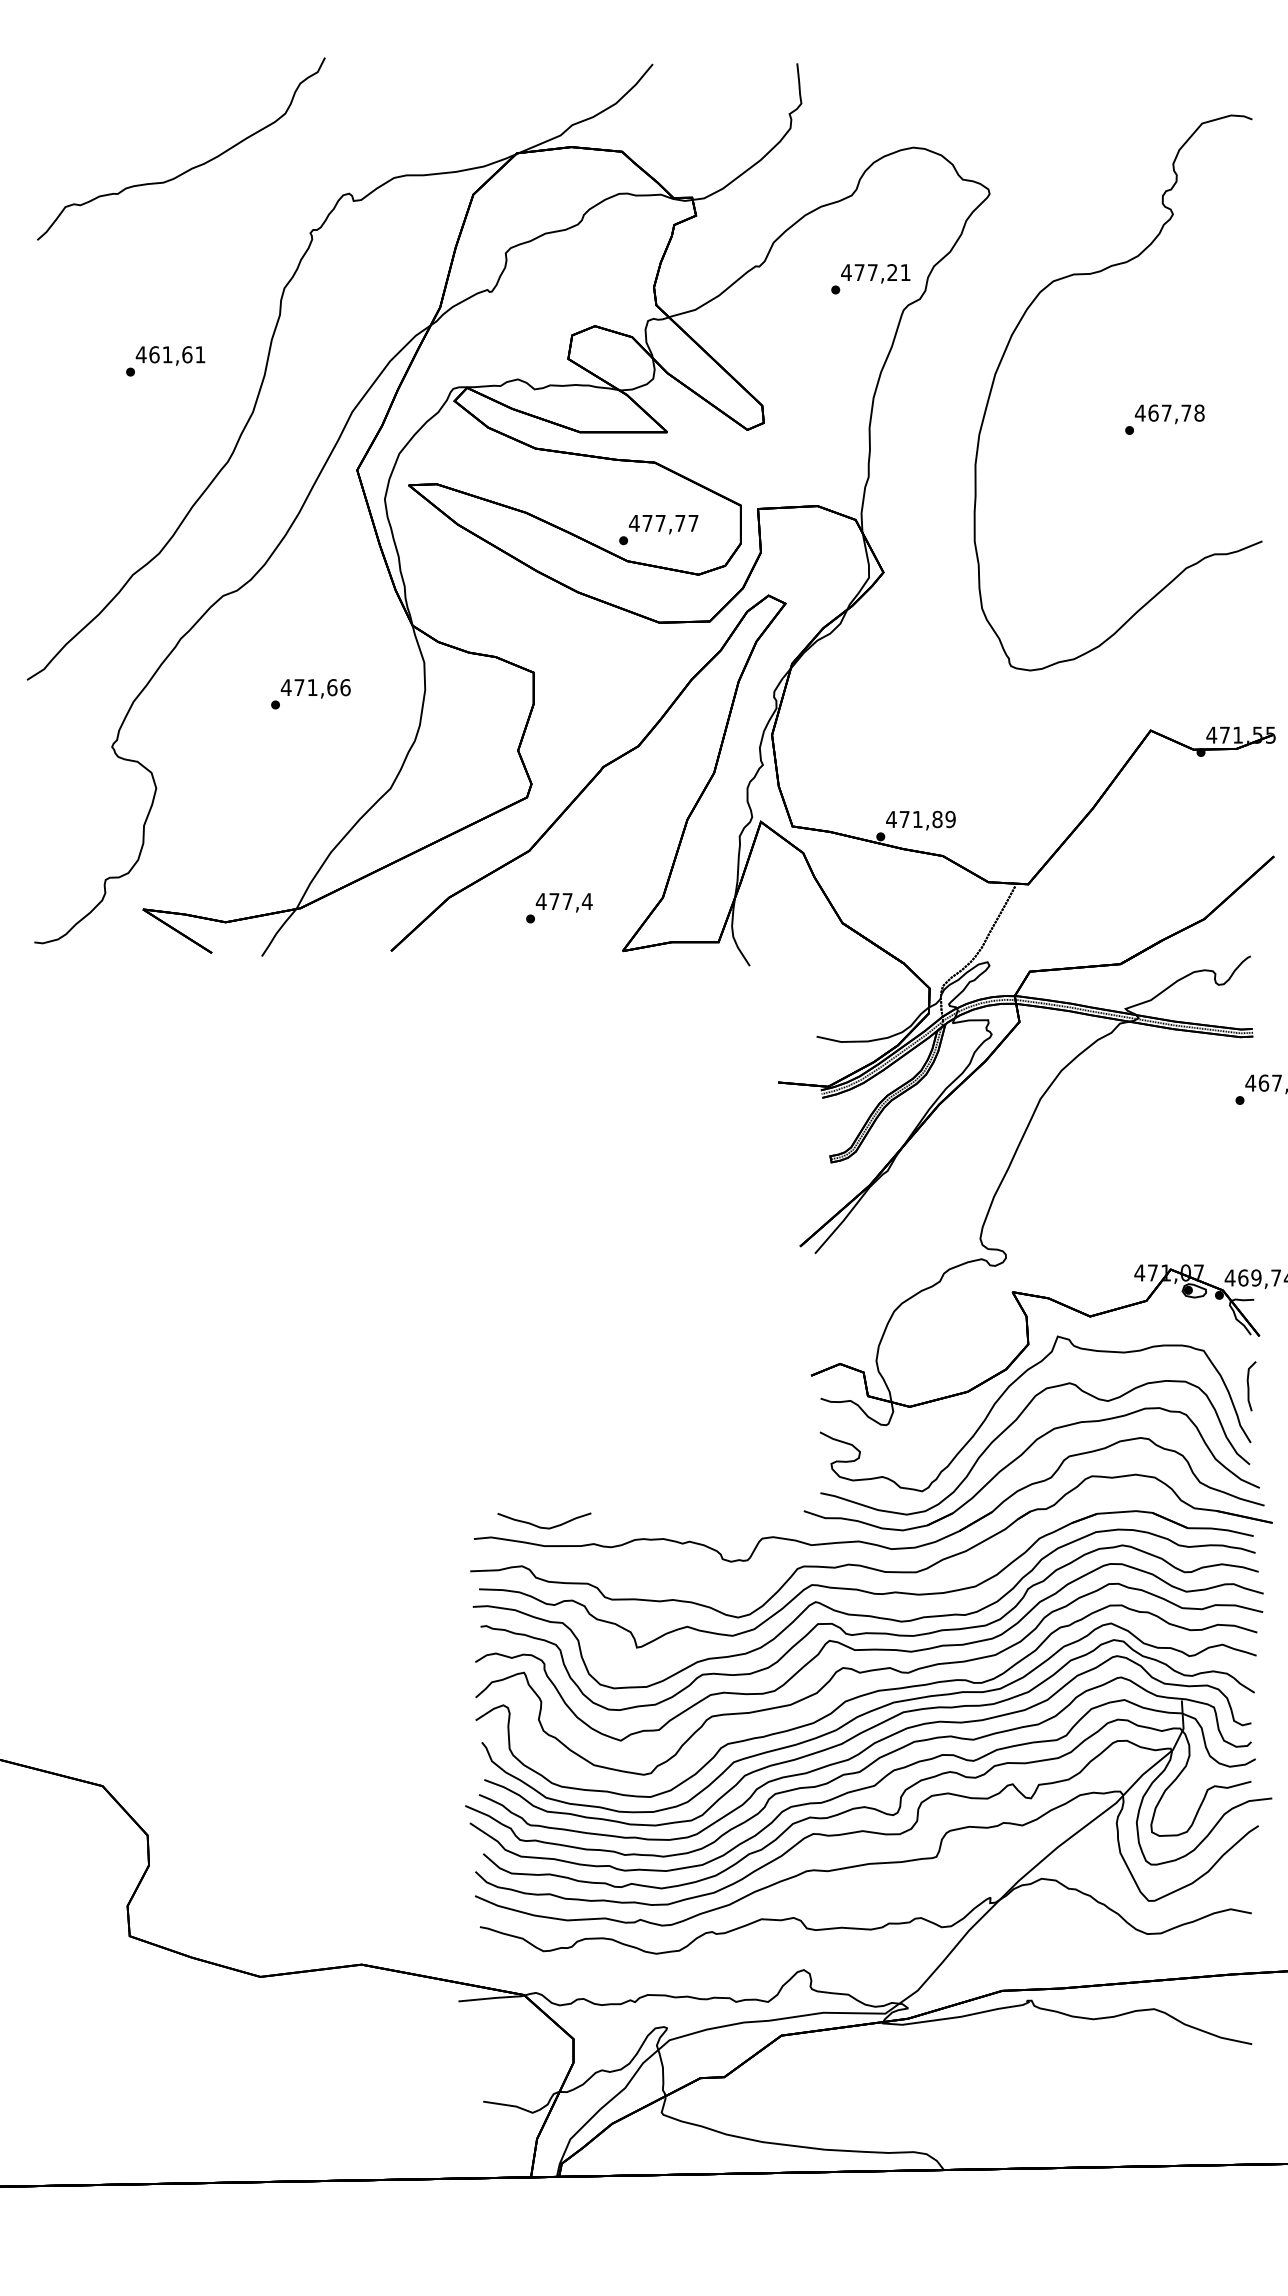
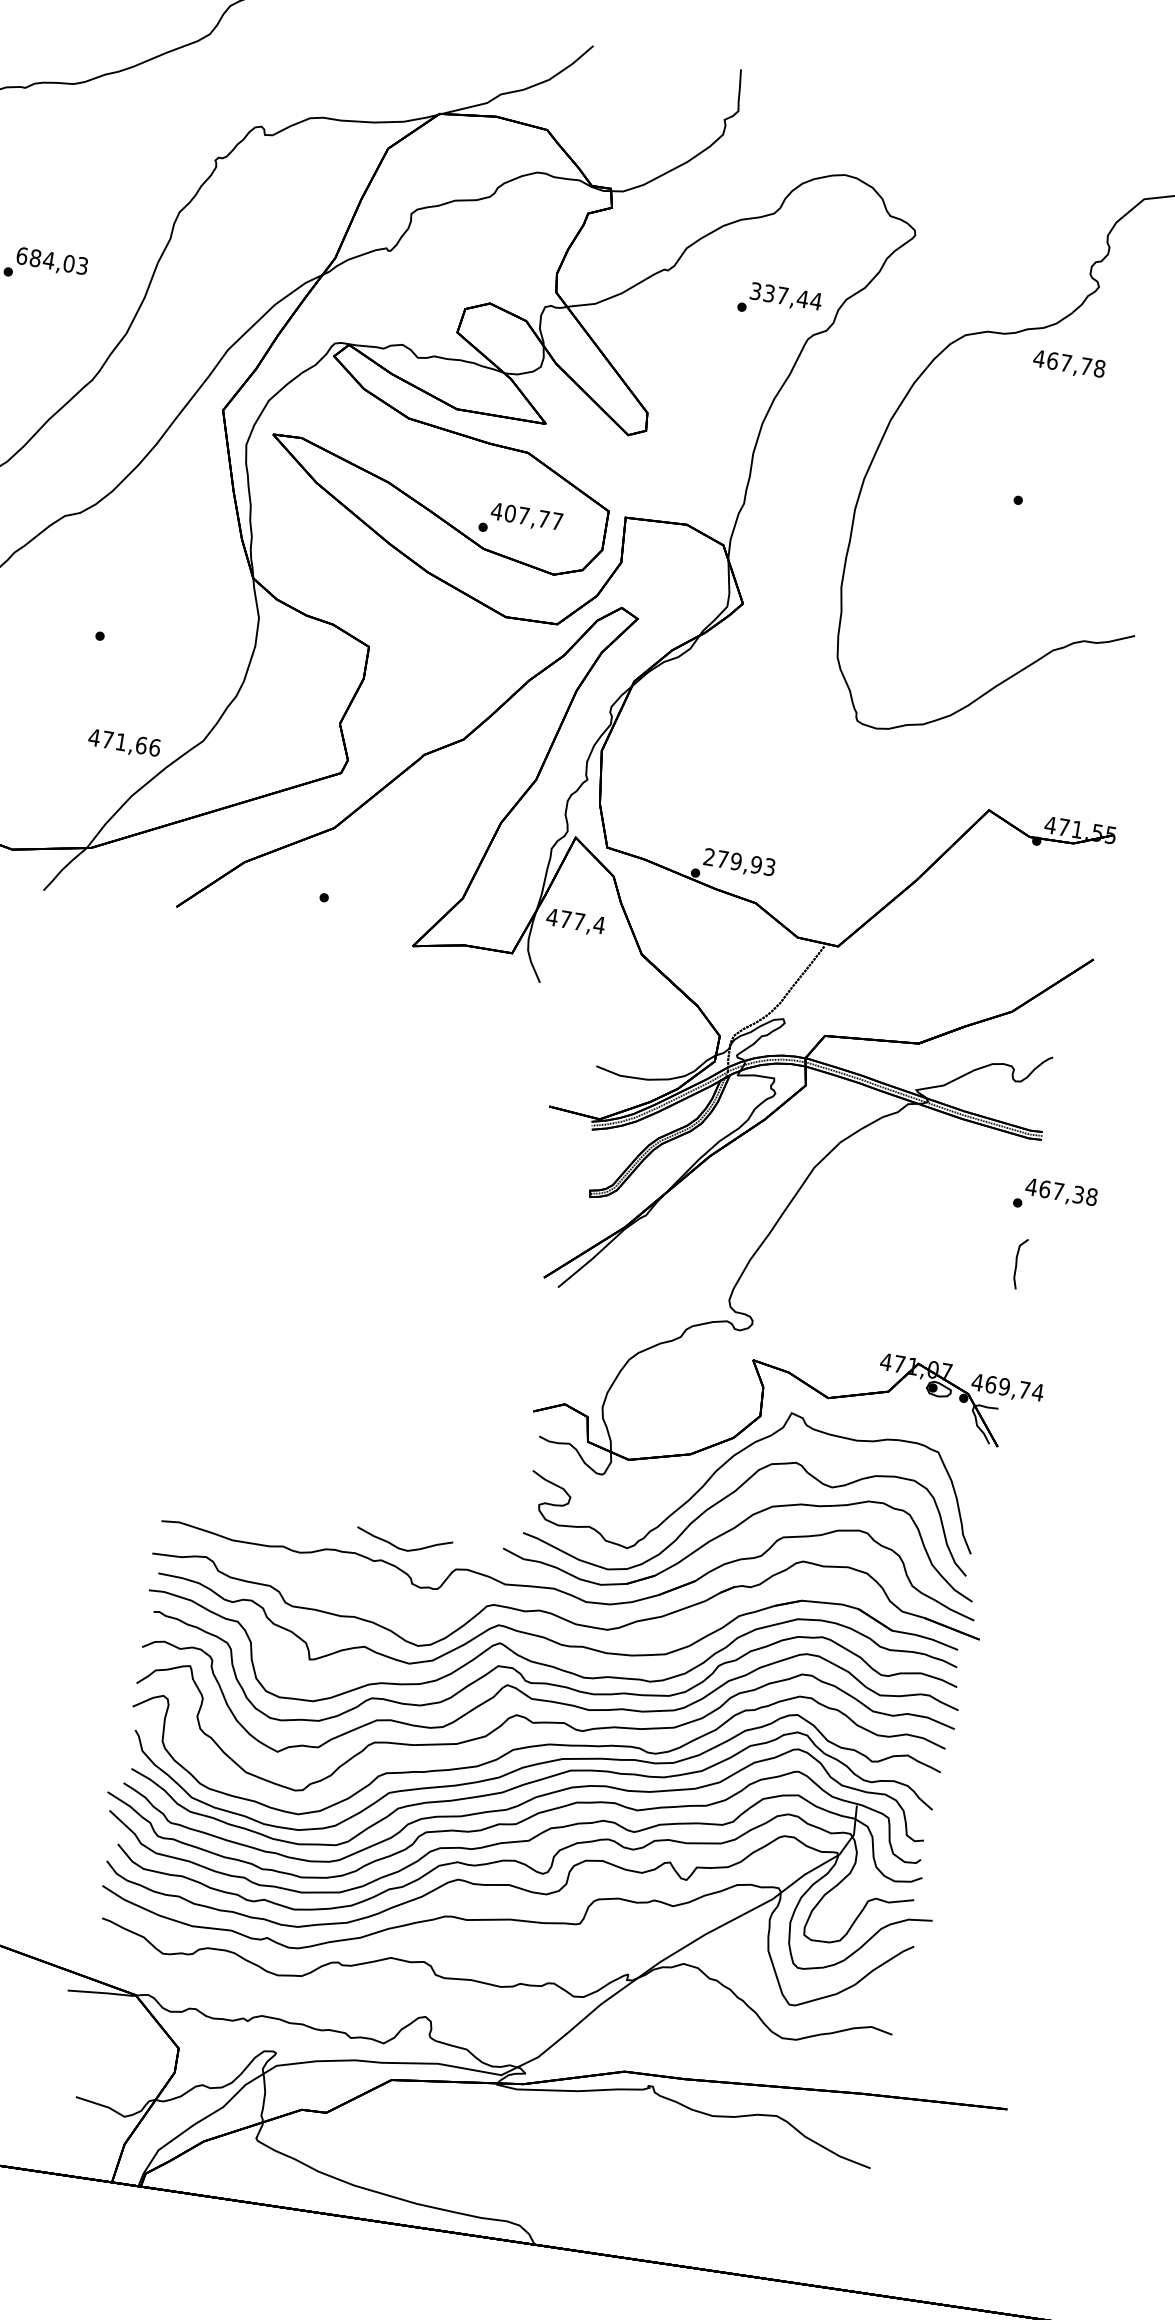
text: (876, 272) -> (786, 296), 477,21 -> 337,44
text: (170, 354) -> (52, 260), 461,61 -> 684,03
text: (1169, 414) -> (1068, 365), moved
text: (647, 522) -> (510, 512), 477,77 -> 407,77
text: (315, 688) -> (124, 743), moved
text: (920, 819) -> (739, 862), 471,89 -> 279,93
text: (563, 902) -> (574, 921), moved
curve: (1249, 1386) -> (1017, 1263), moved
curve: (541, 1526) -> (400, 1547), moved

